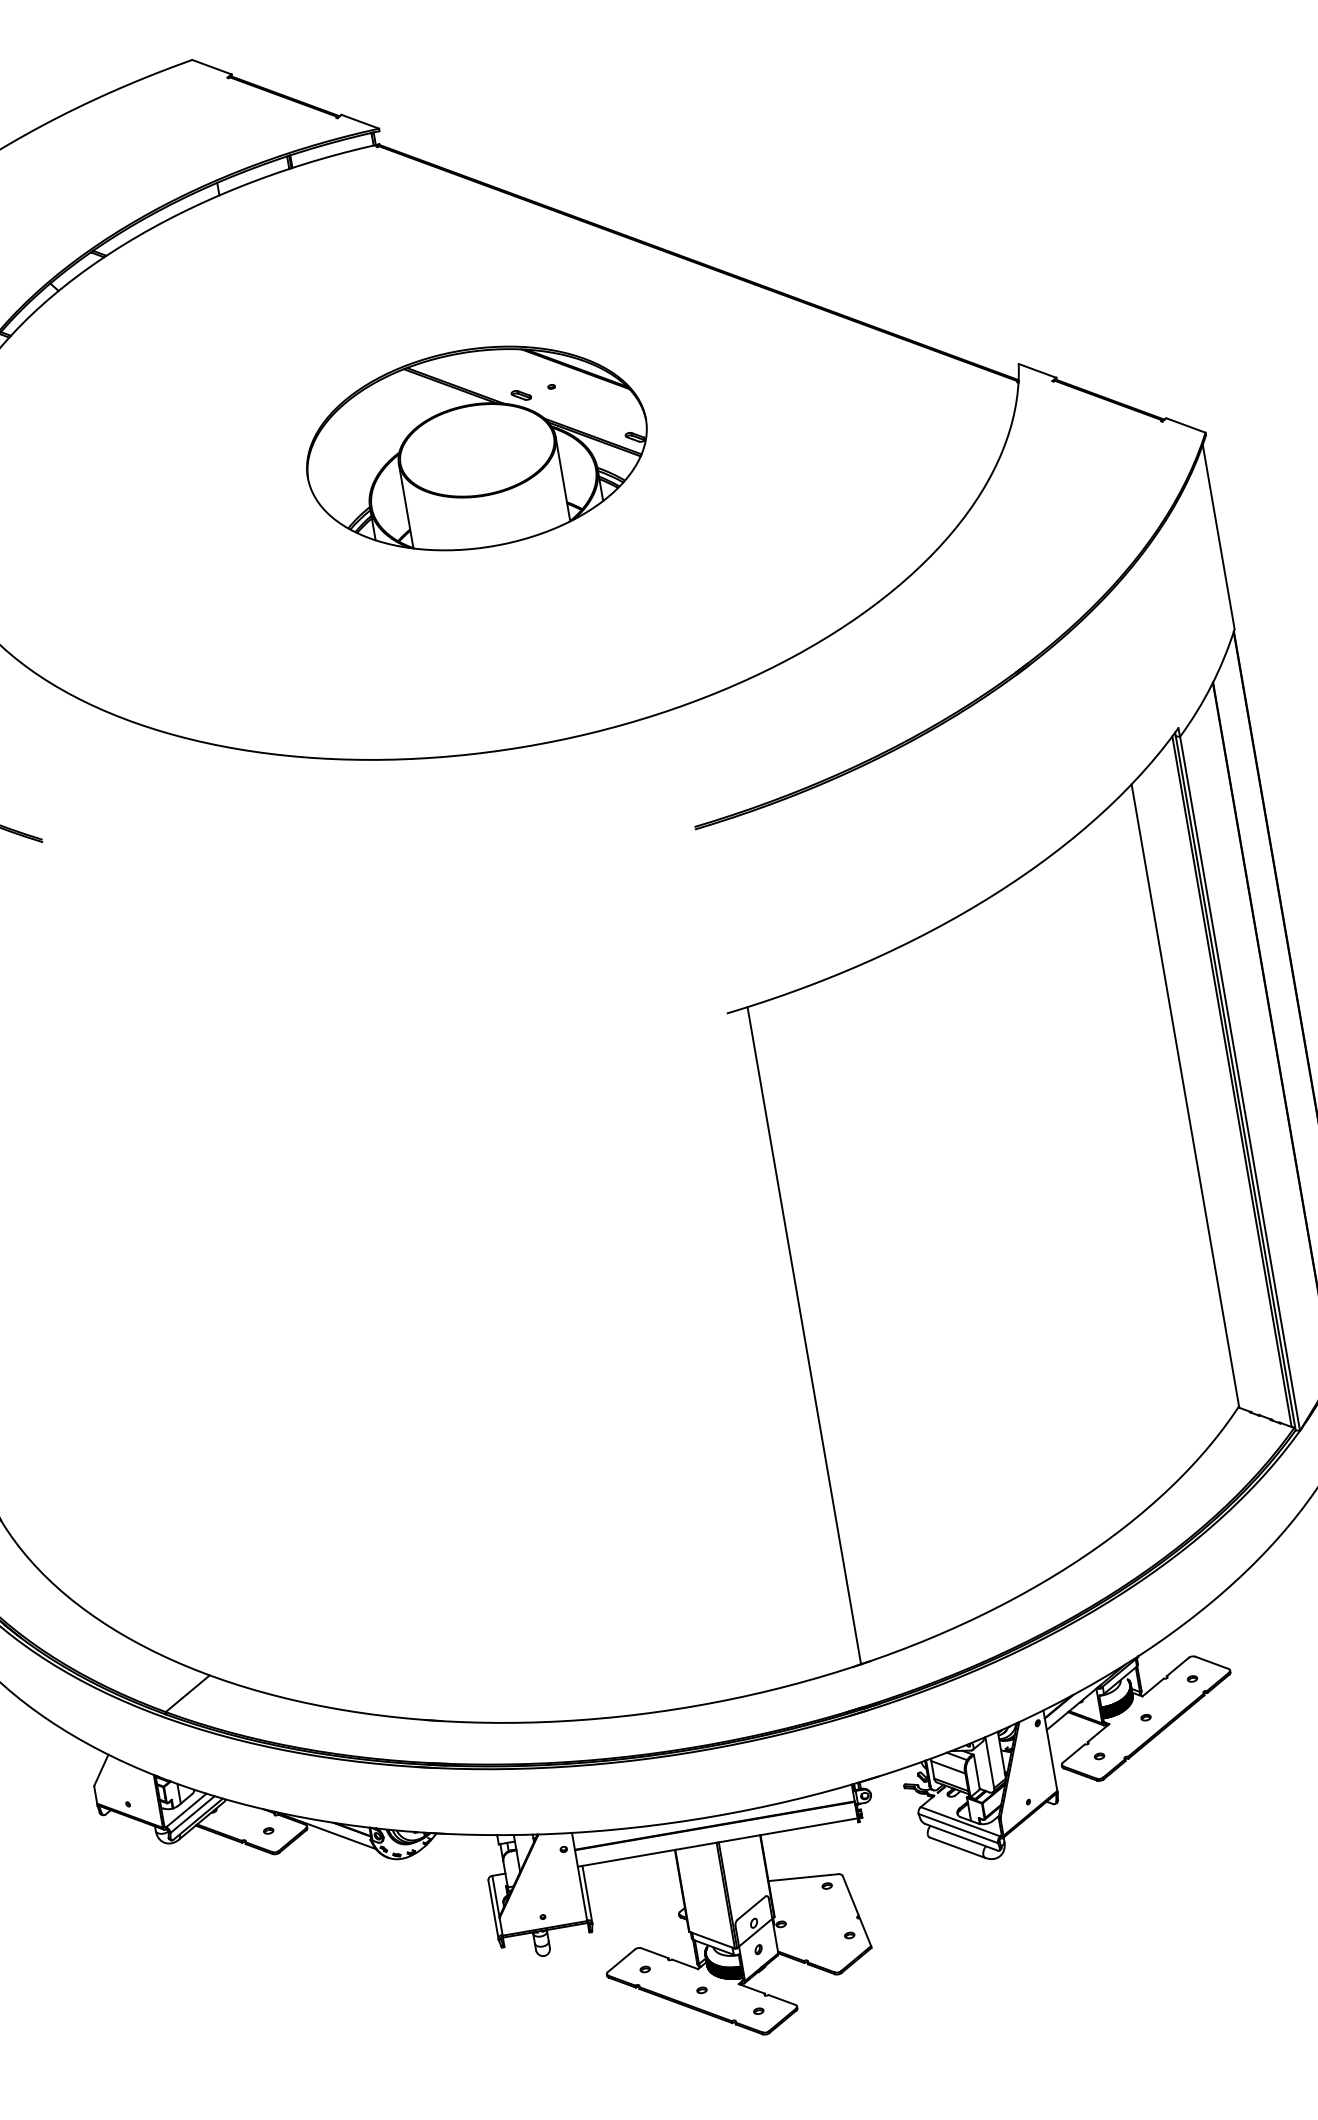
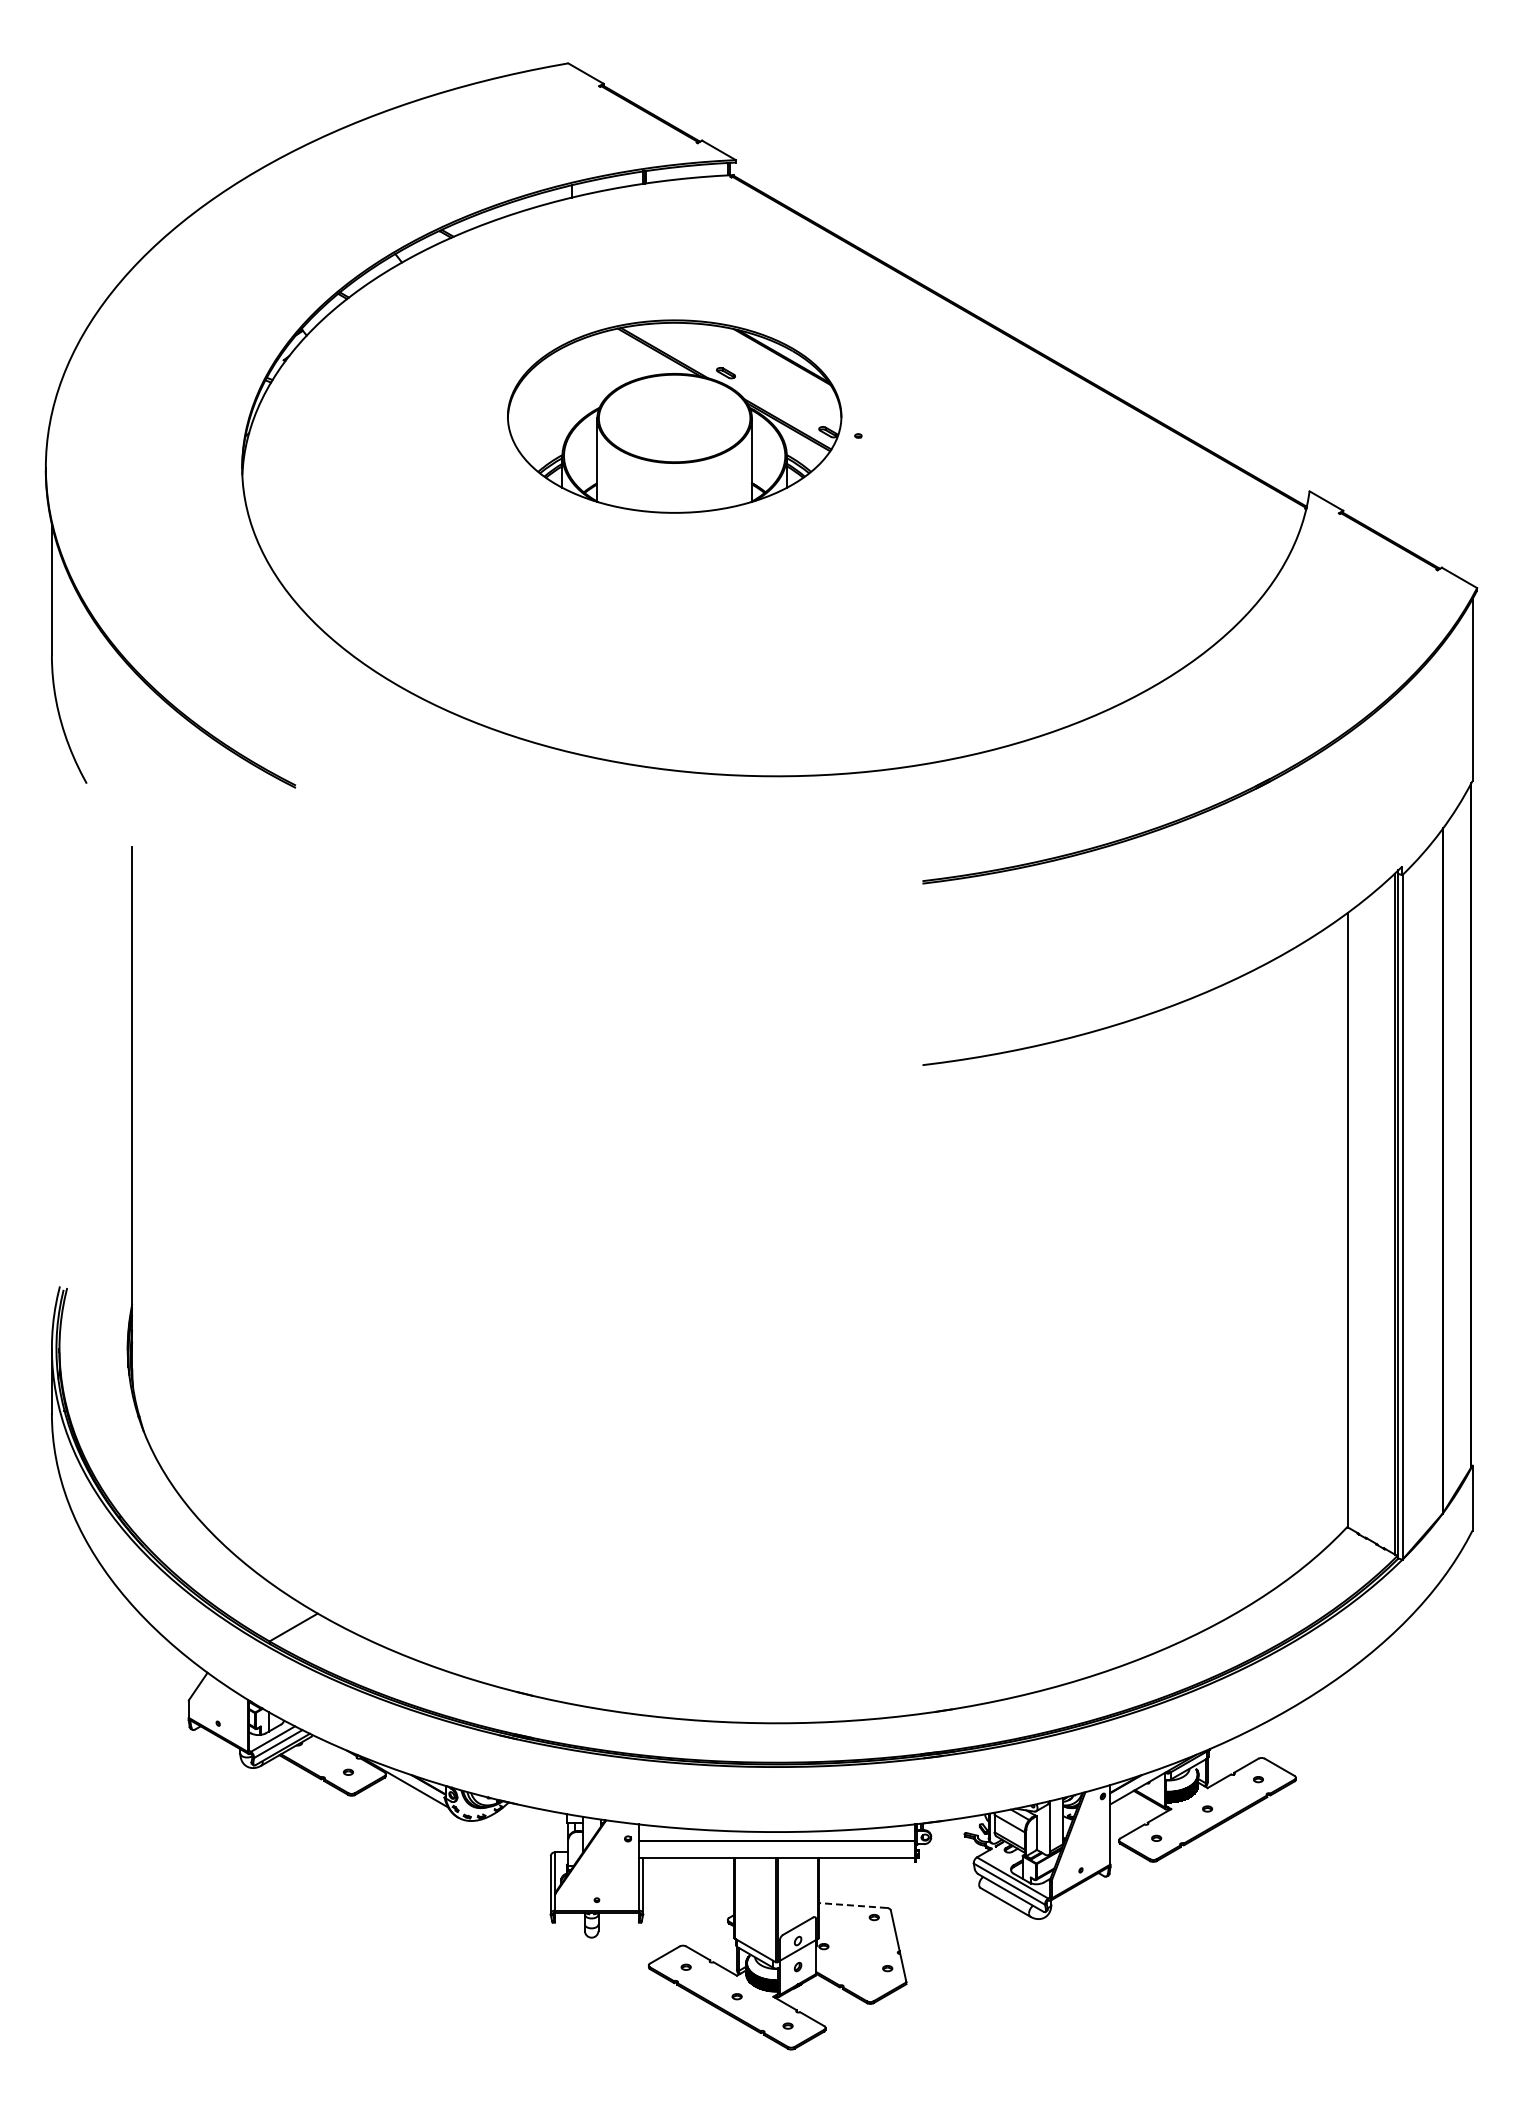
part: (476, 448) -> (674, 416), moved
line: (804, 1335) -> (943, 1386), removed
line: (802, 1877) -> (852, 1905), solid -> dashed

